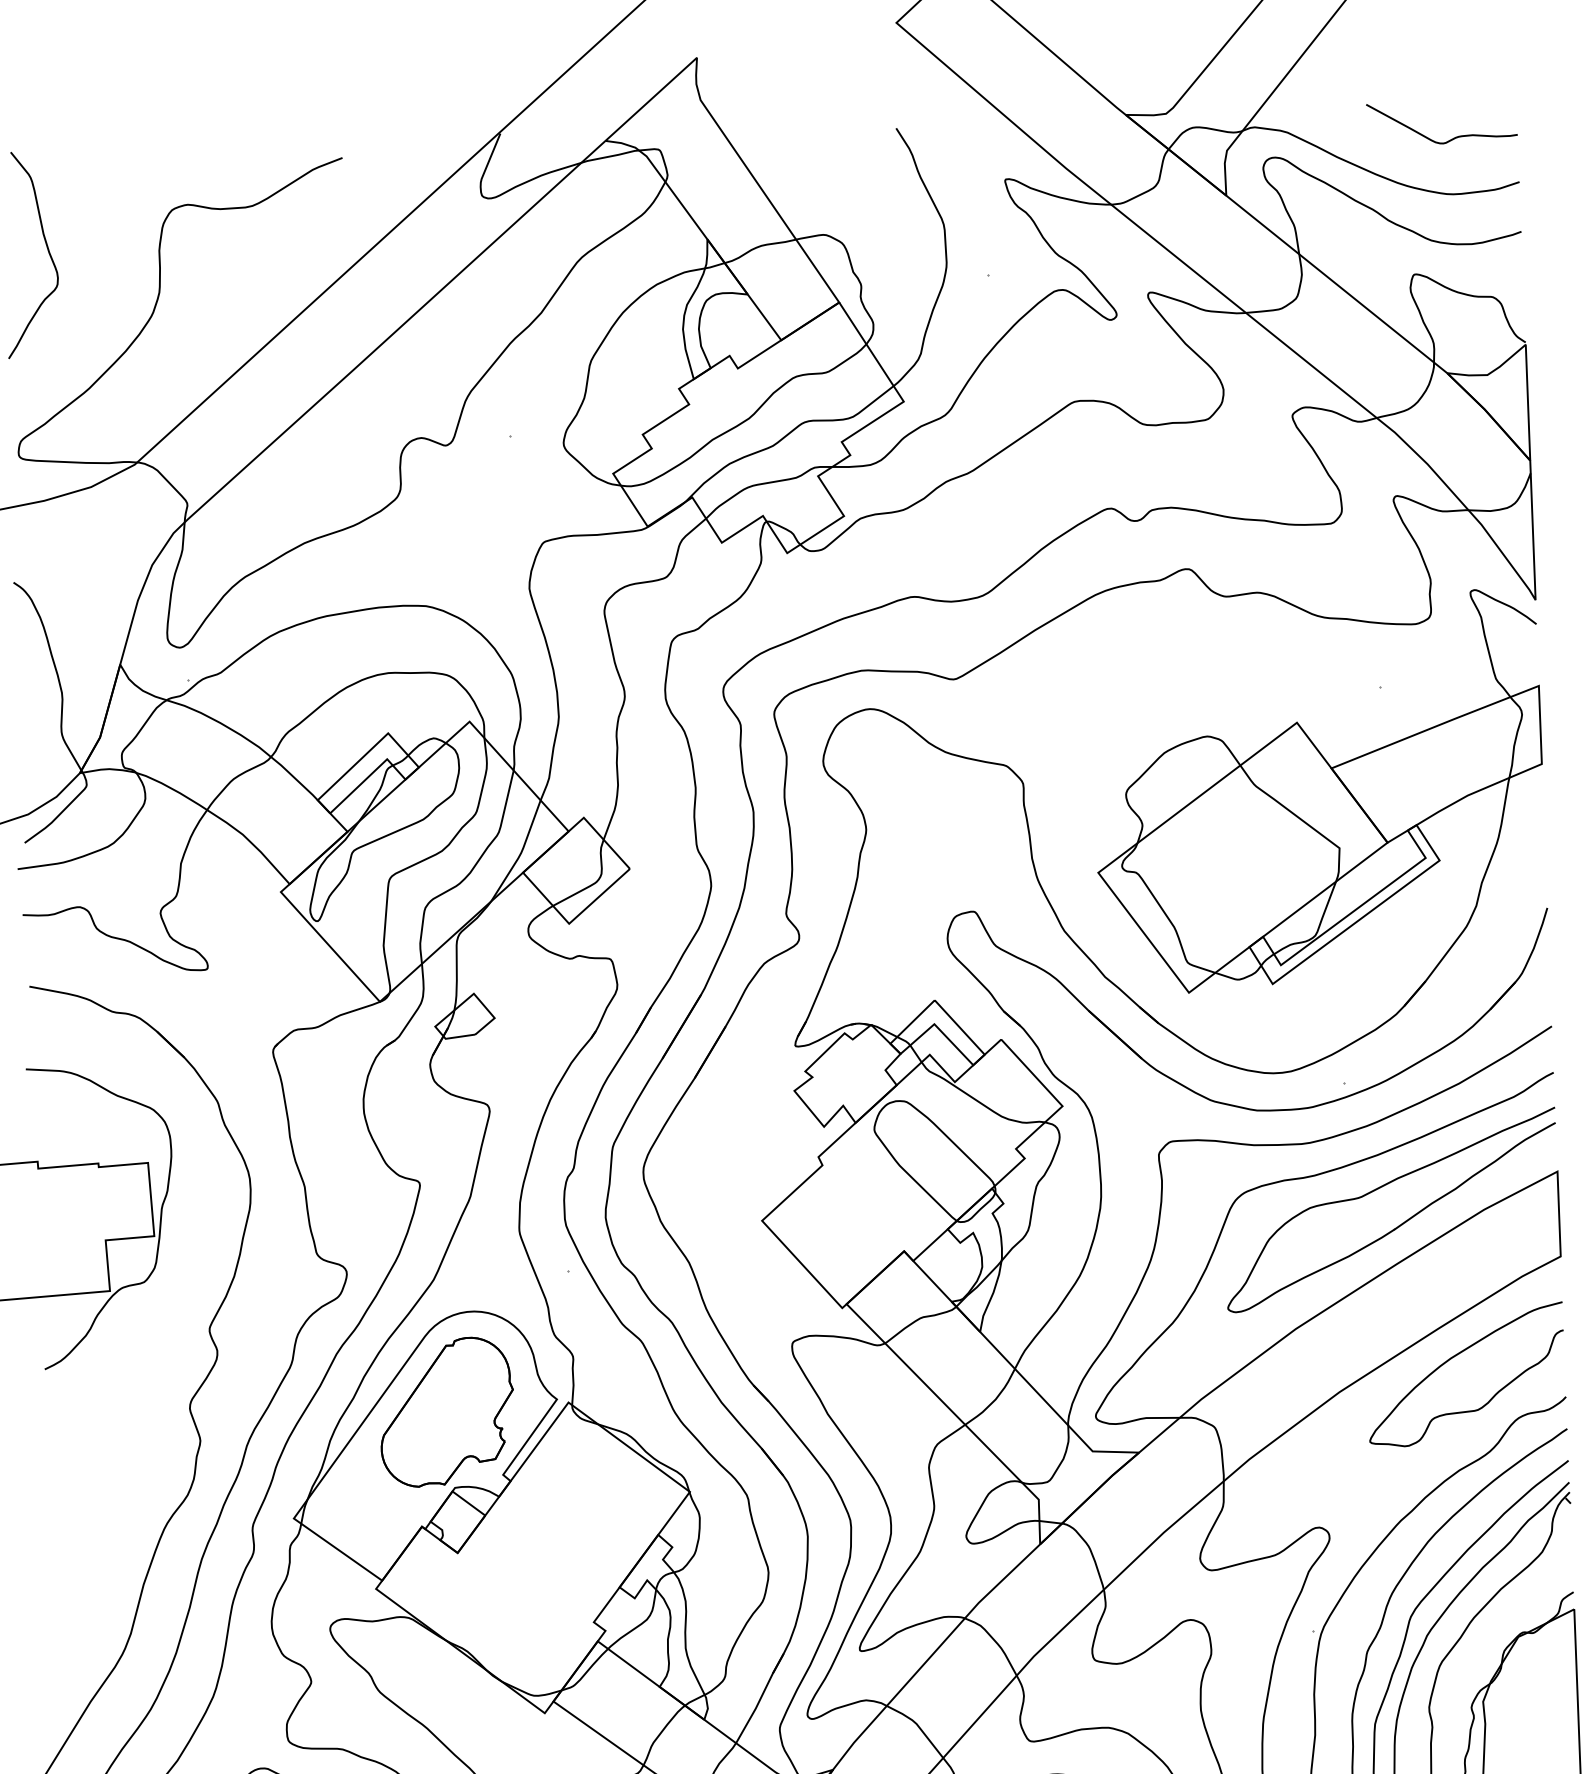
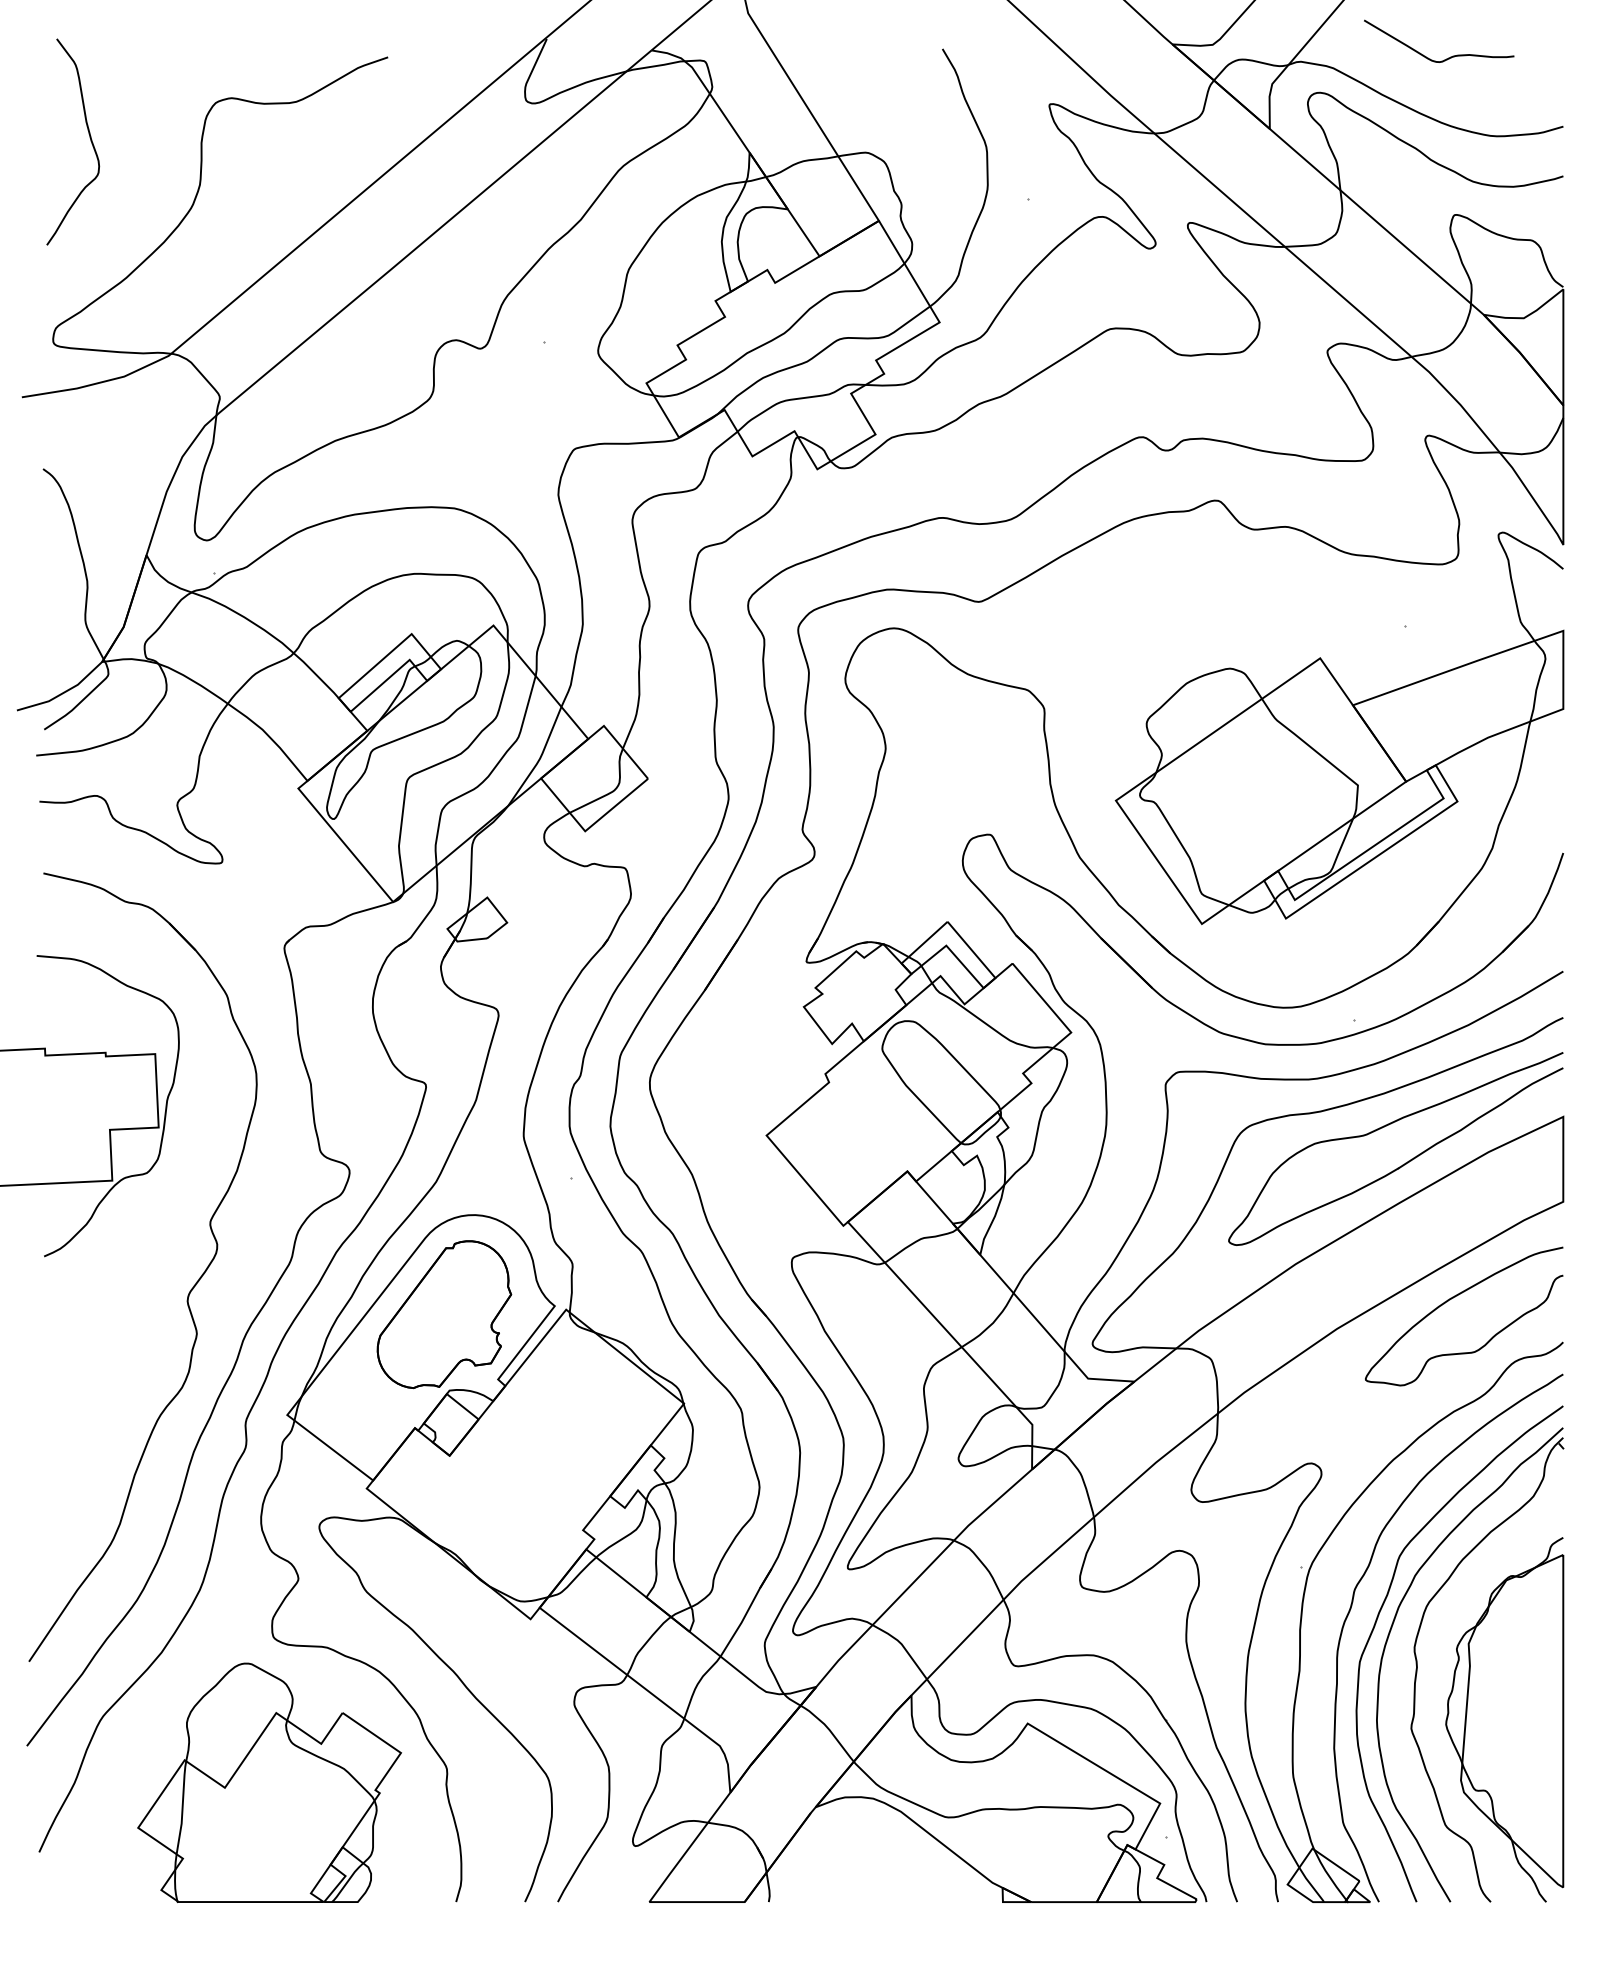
curve: (1451, 138) -> (1448, 57), moved

